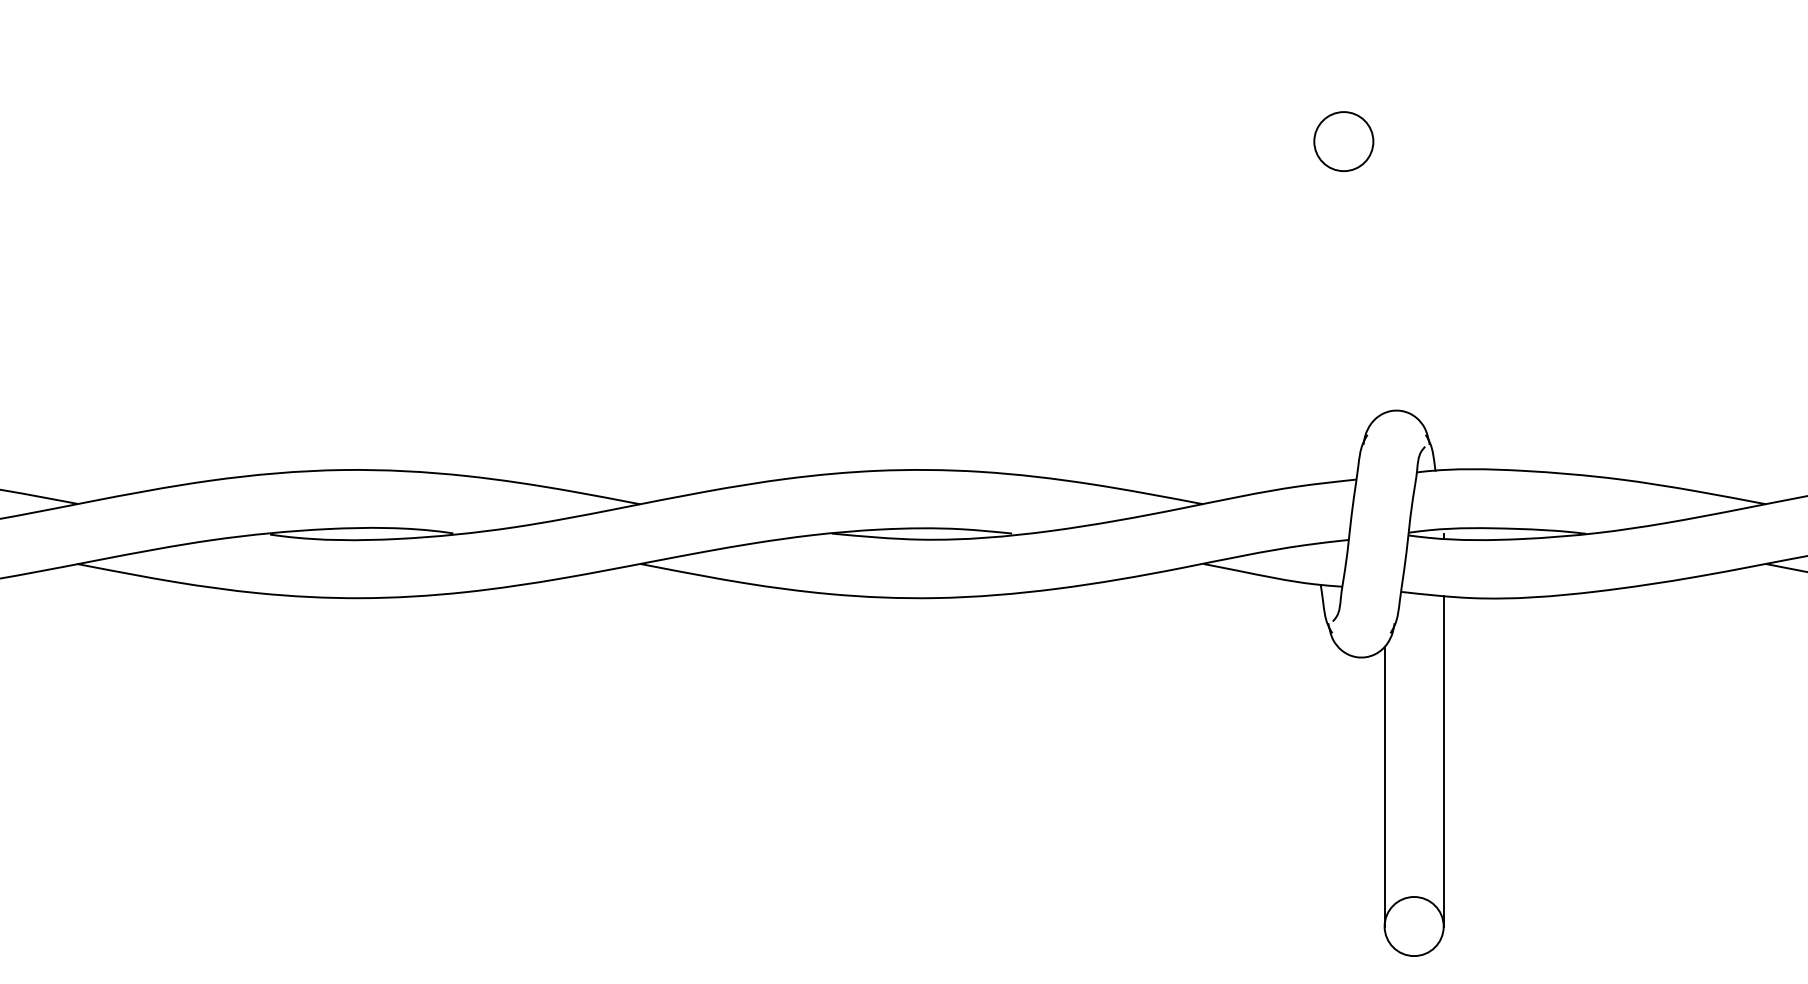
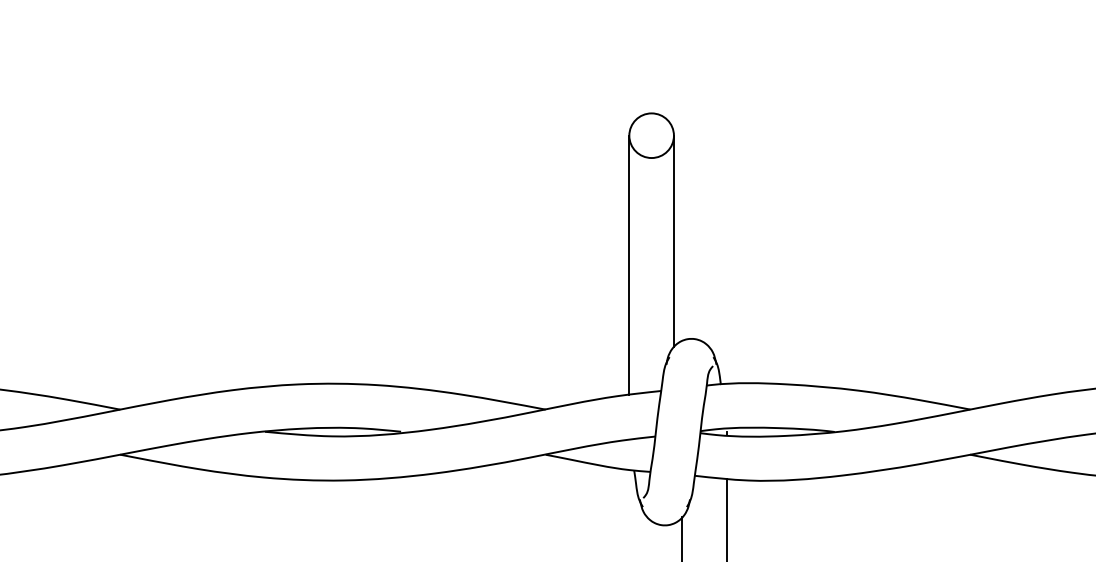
line: (1373, 281) -> (674, 241), added
line: (1314, 312) -> (629, 264), added

